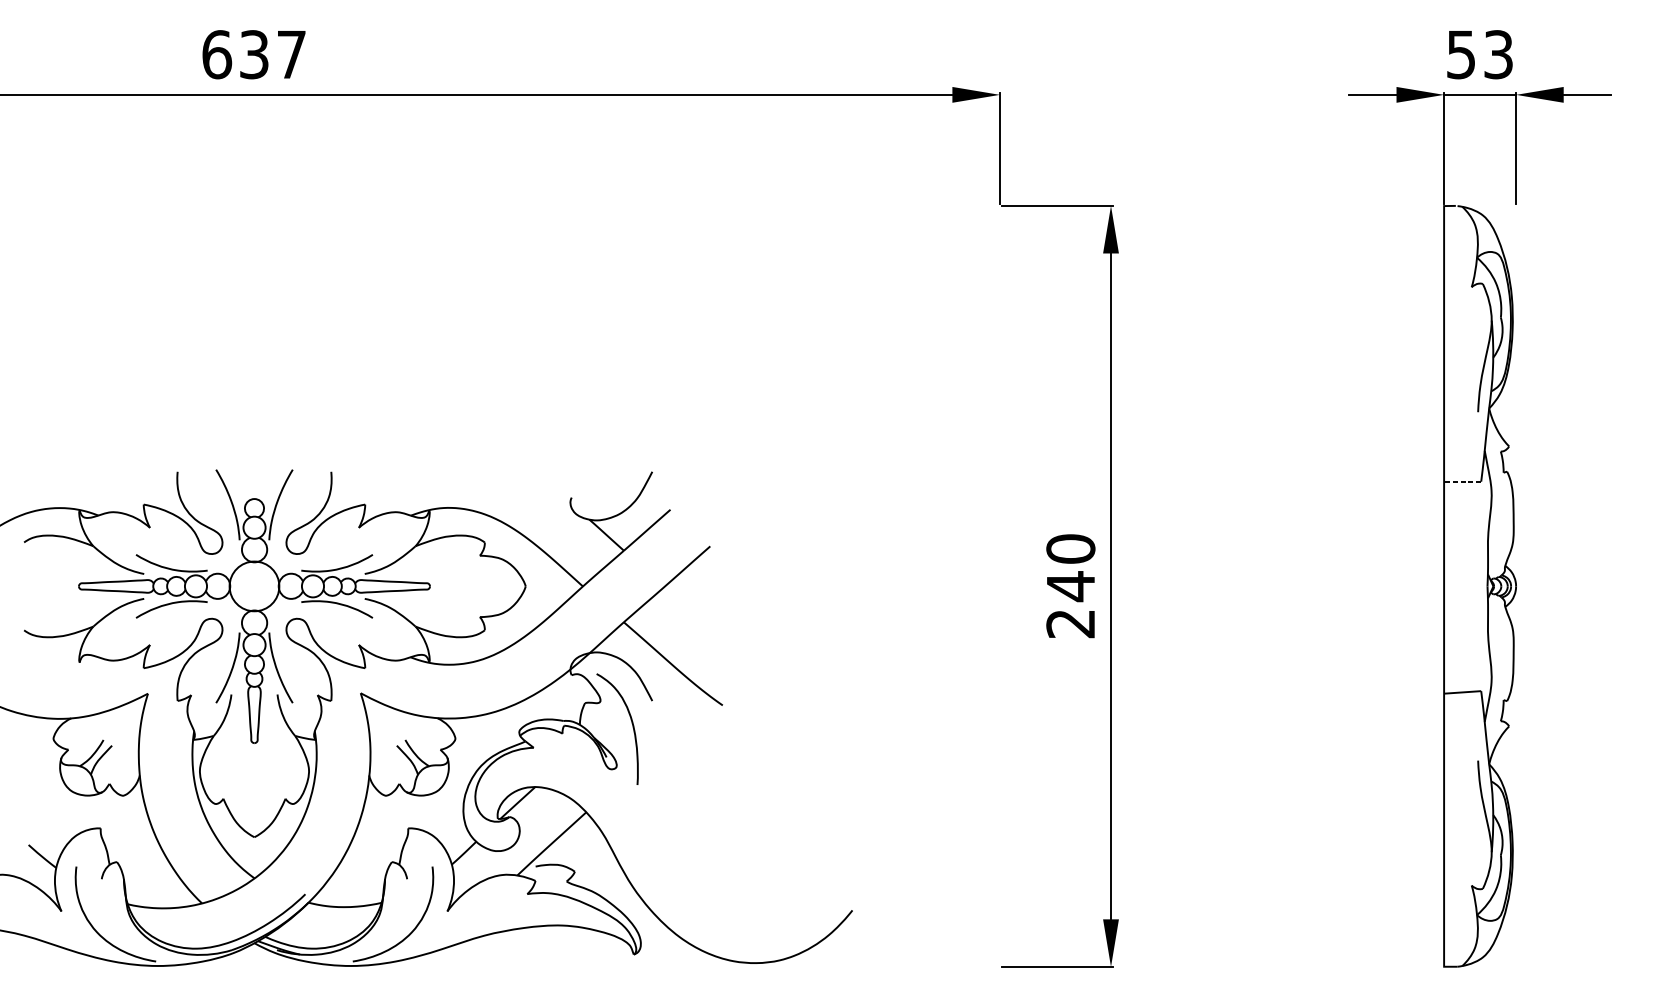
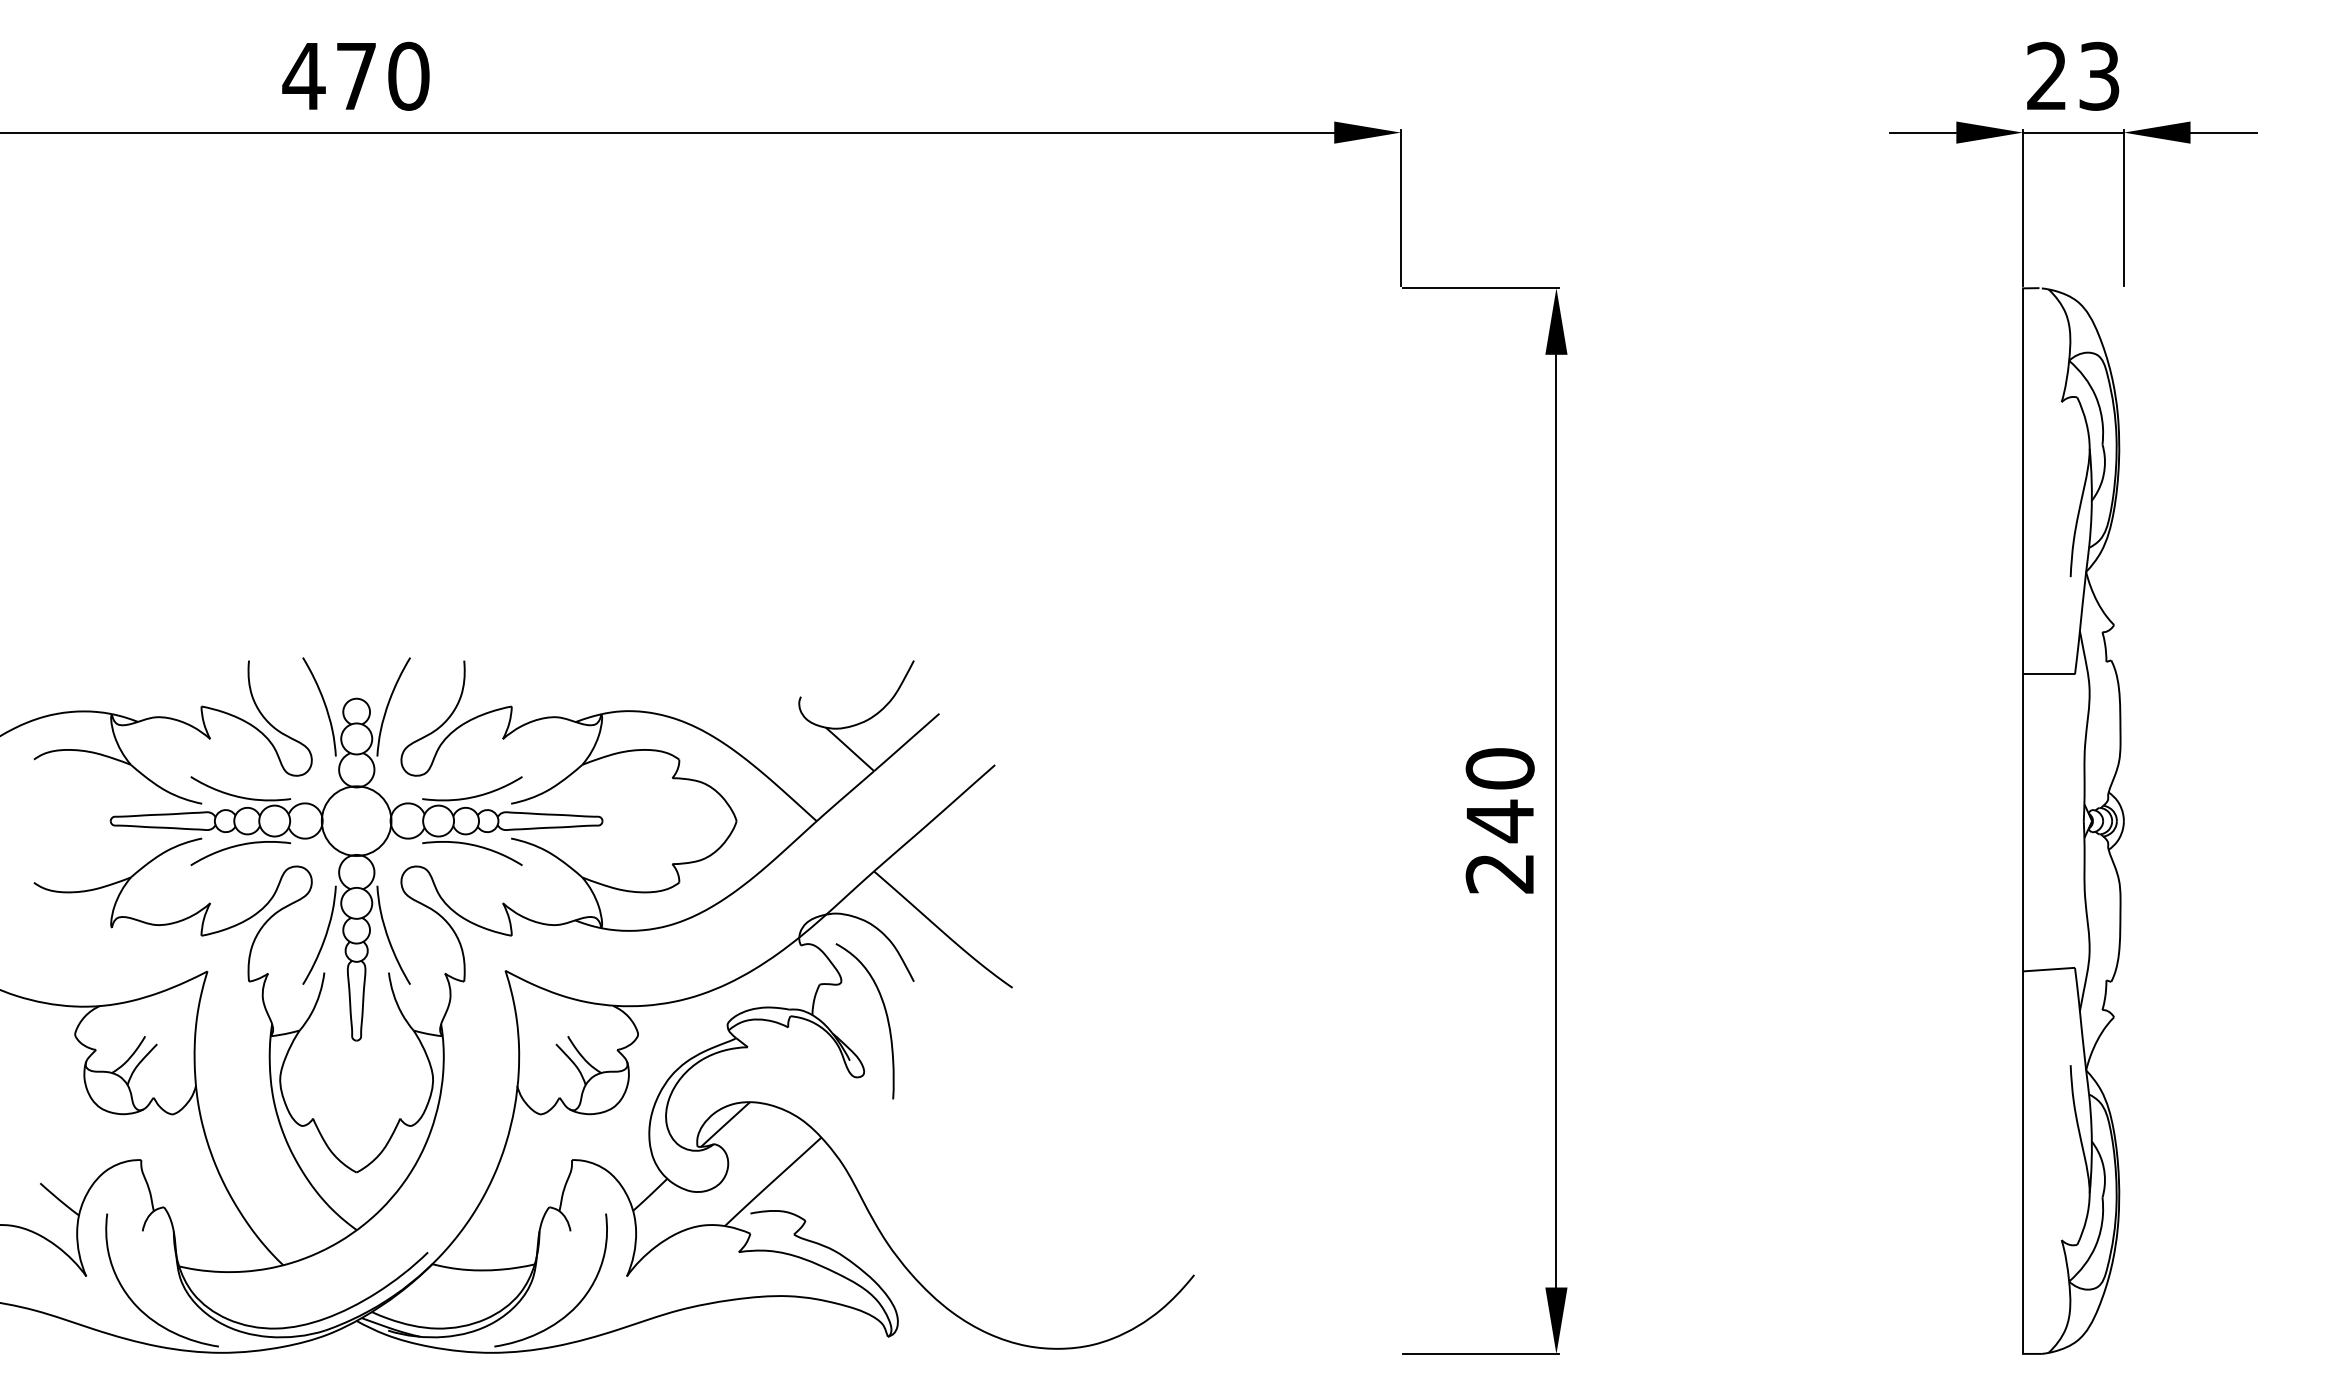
text: (253, 54) -> (355, 75), 637 -> 470
text: (1460, 54) -> (2046, 75), 53 -> 23
line: (1463, 481) -> (2049, 674), dashed -> solid

